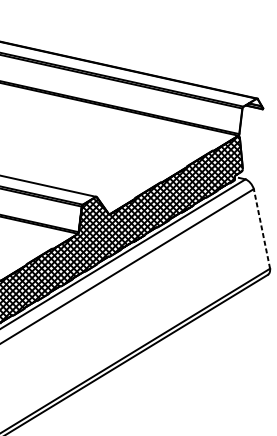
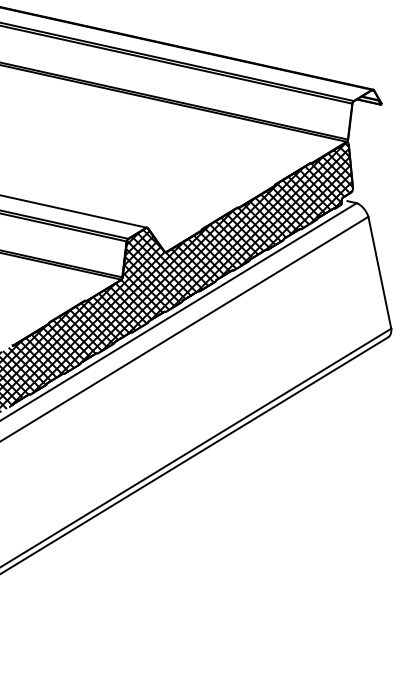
line: (261, 228) -> (379, 272), dashed -> solid

